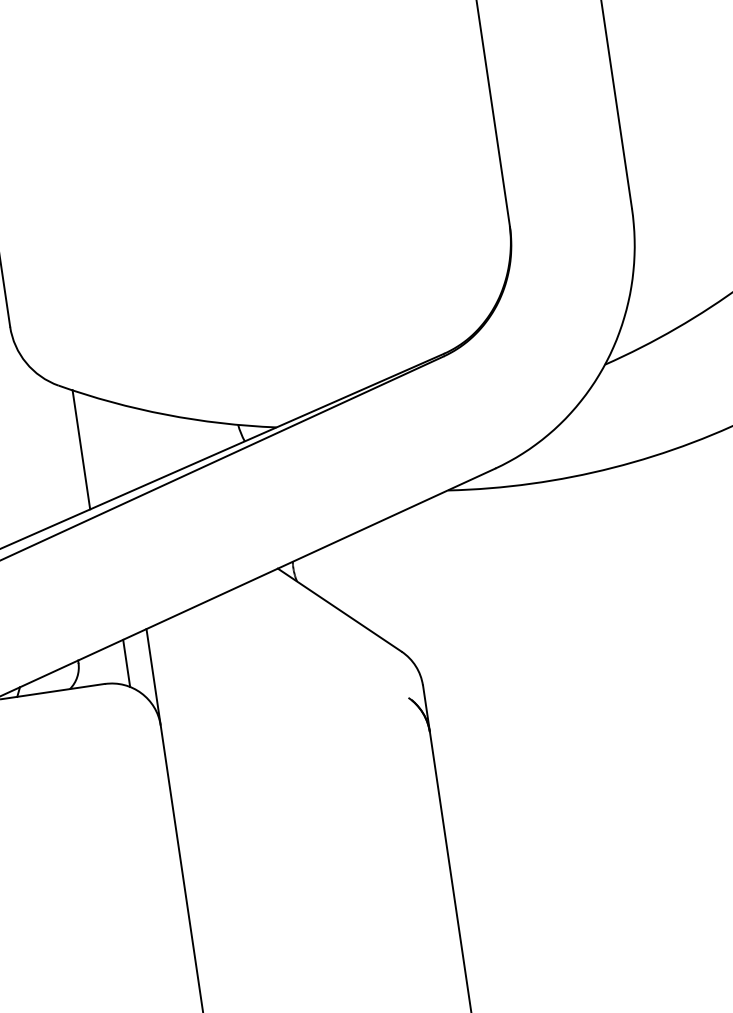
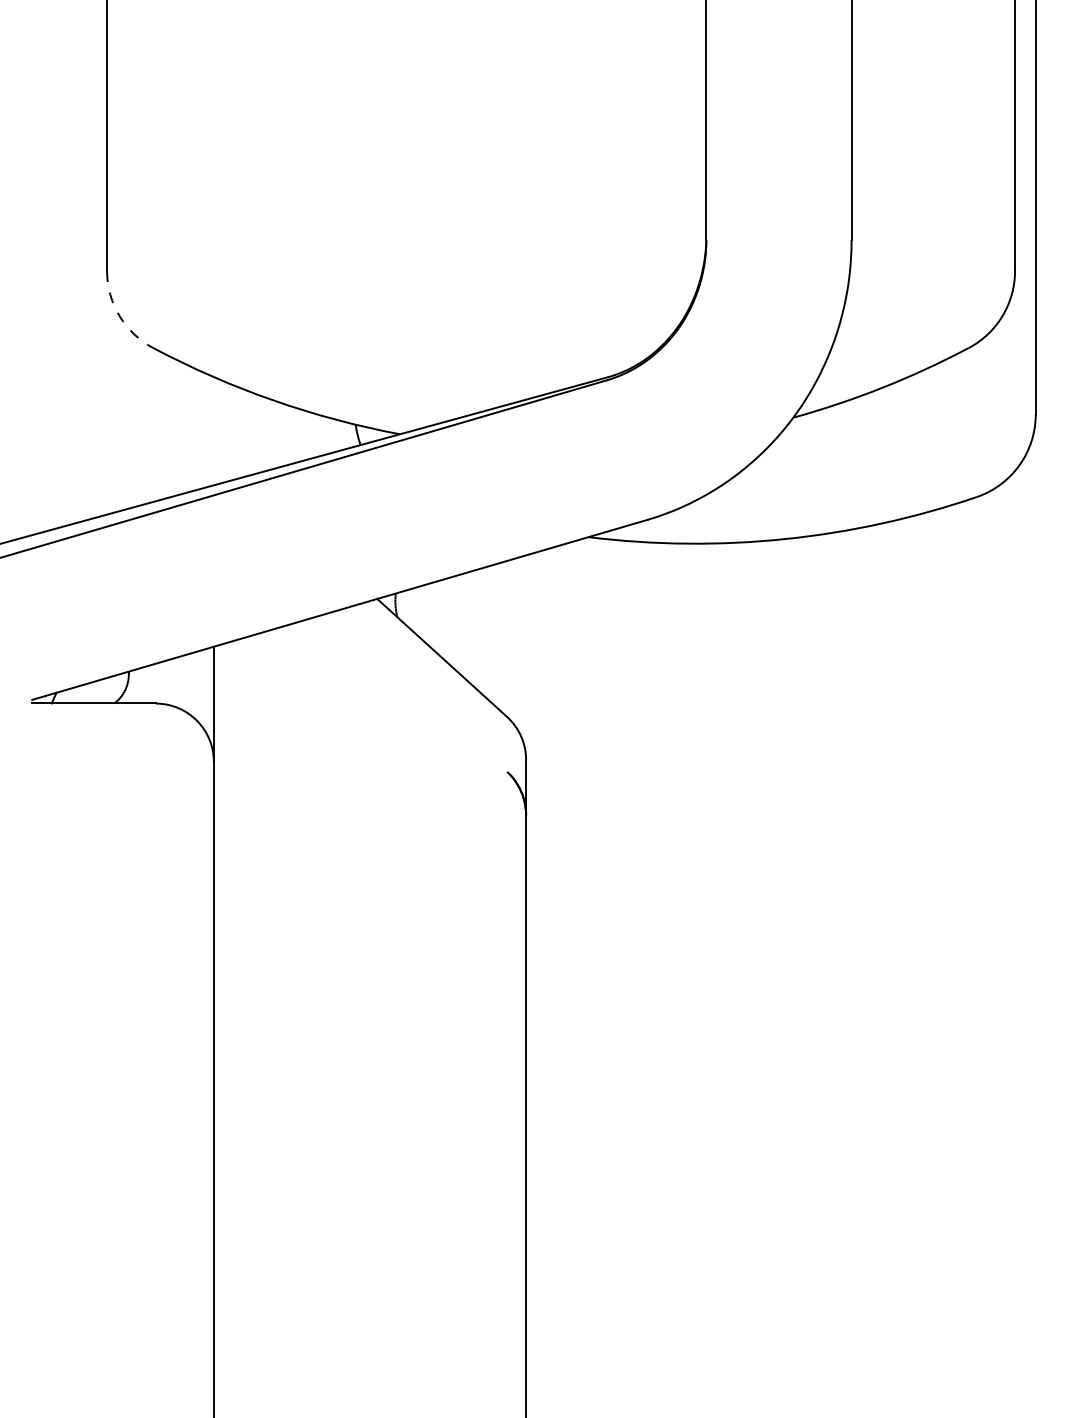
arc: (26, 363) -> (119, 316), solid -> dashed
line: (81, 449) -> (168, 426), removed
line: (126, 663) -> (184, 683), removed

